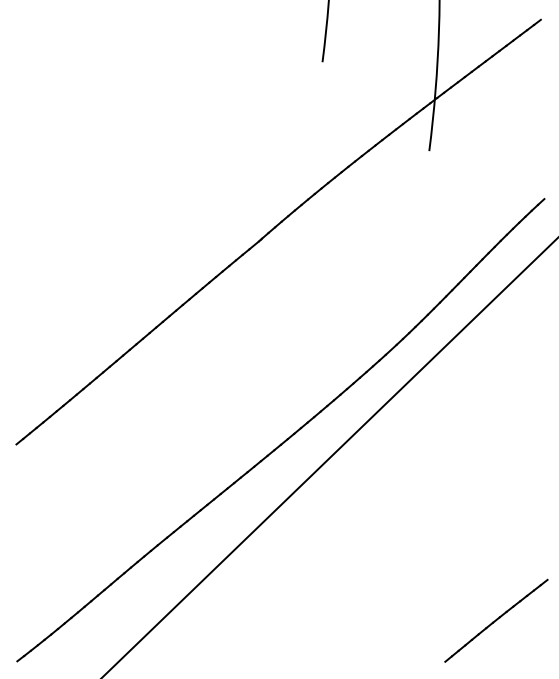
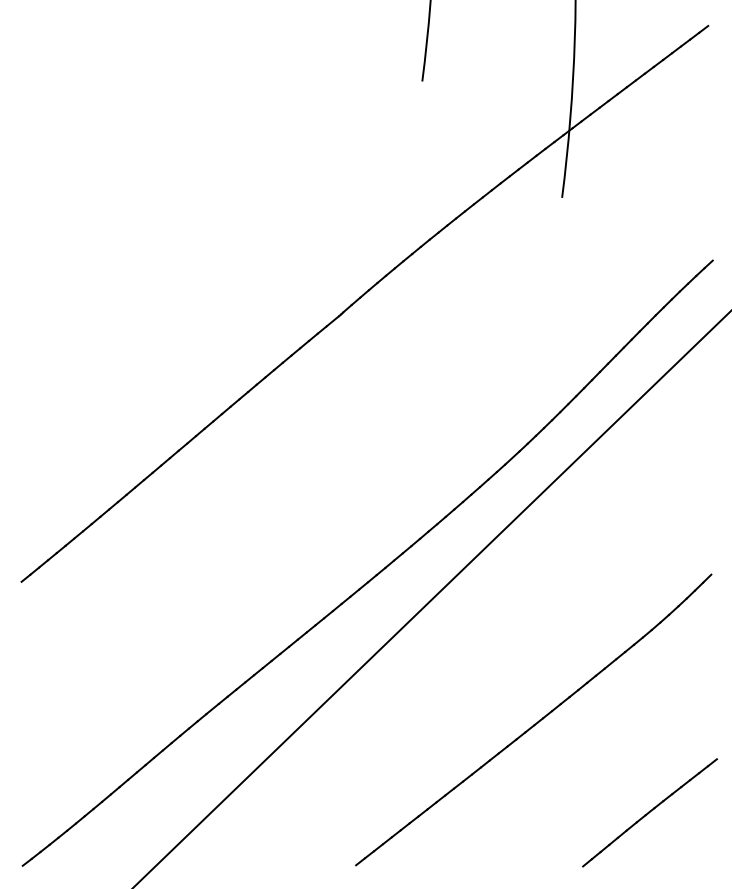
part: (407, 549) -> (533, 719), added

